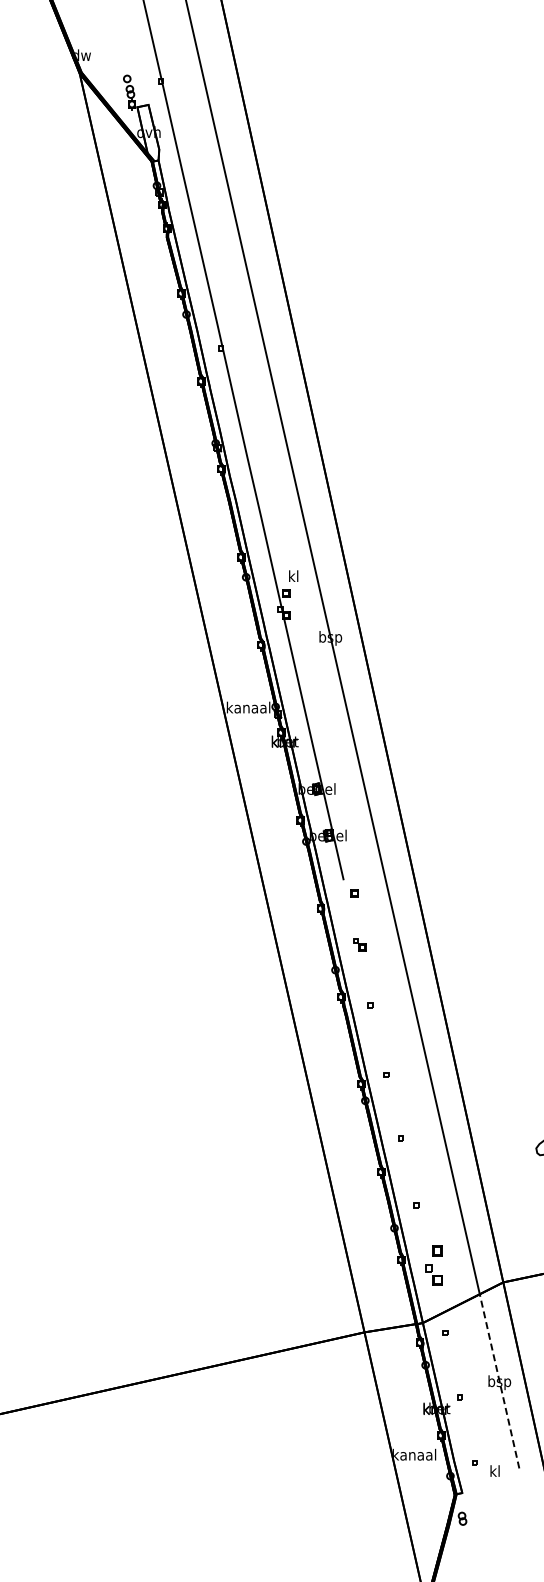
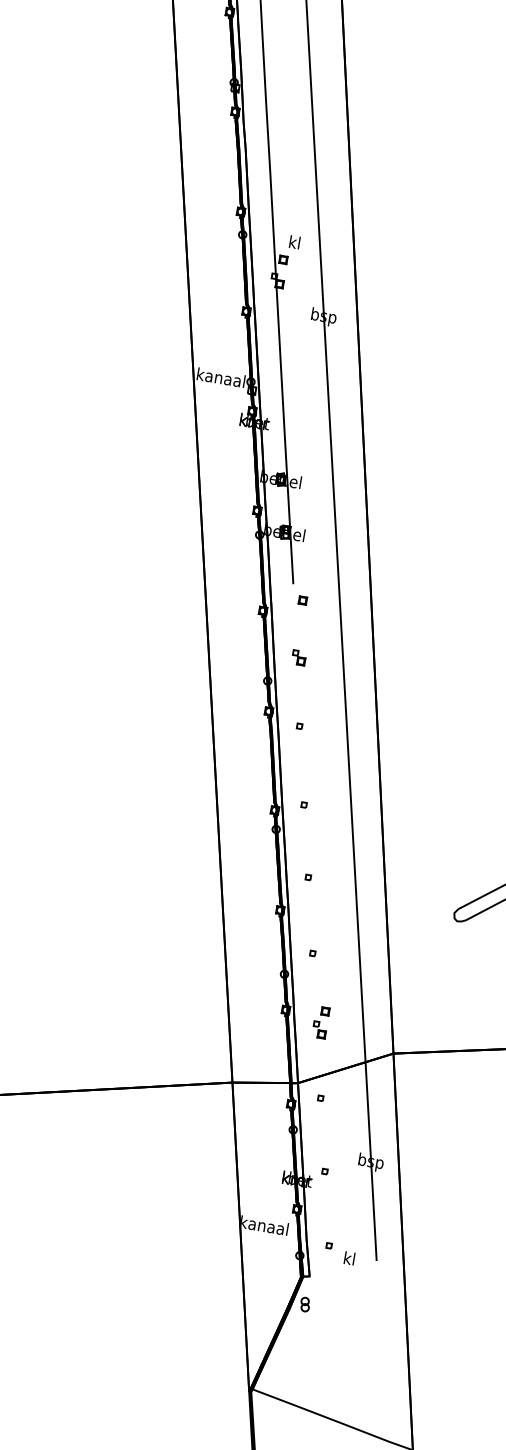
part: (433, 1265) -> (320, 1022), size x0.71
line: (499, 1380) -> (371, 1160), dashed -> solid

